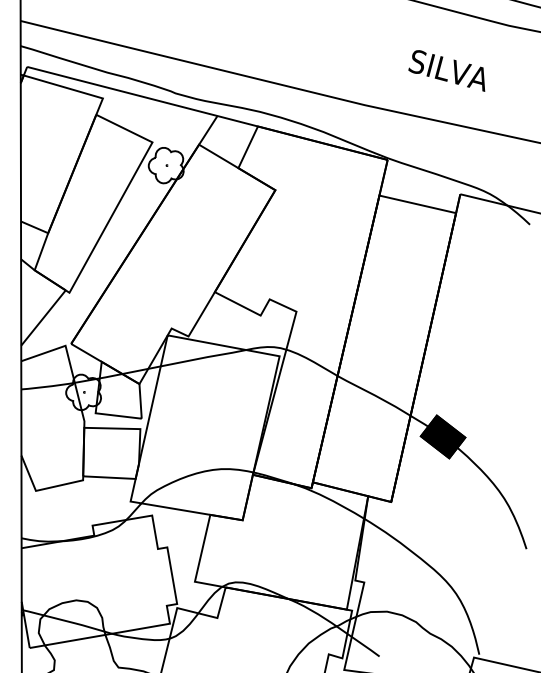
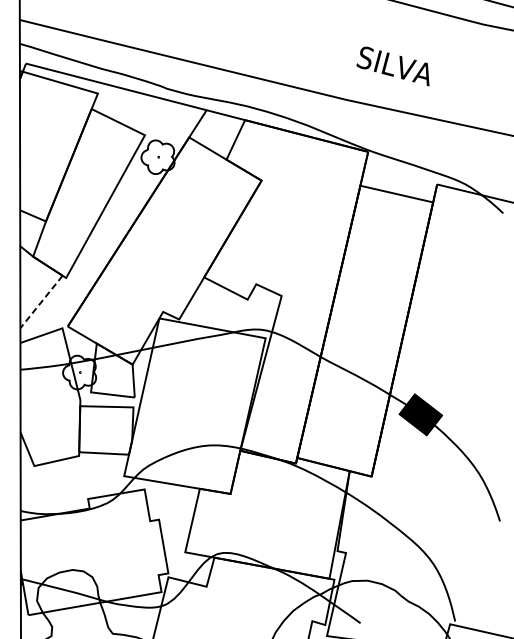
text: (446, 70) -> (392, 66), moved
line: (43, 318) -> (41, 302), solid -> dashed

